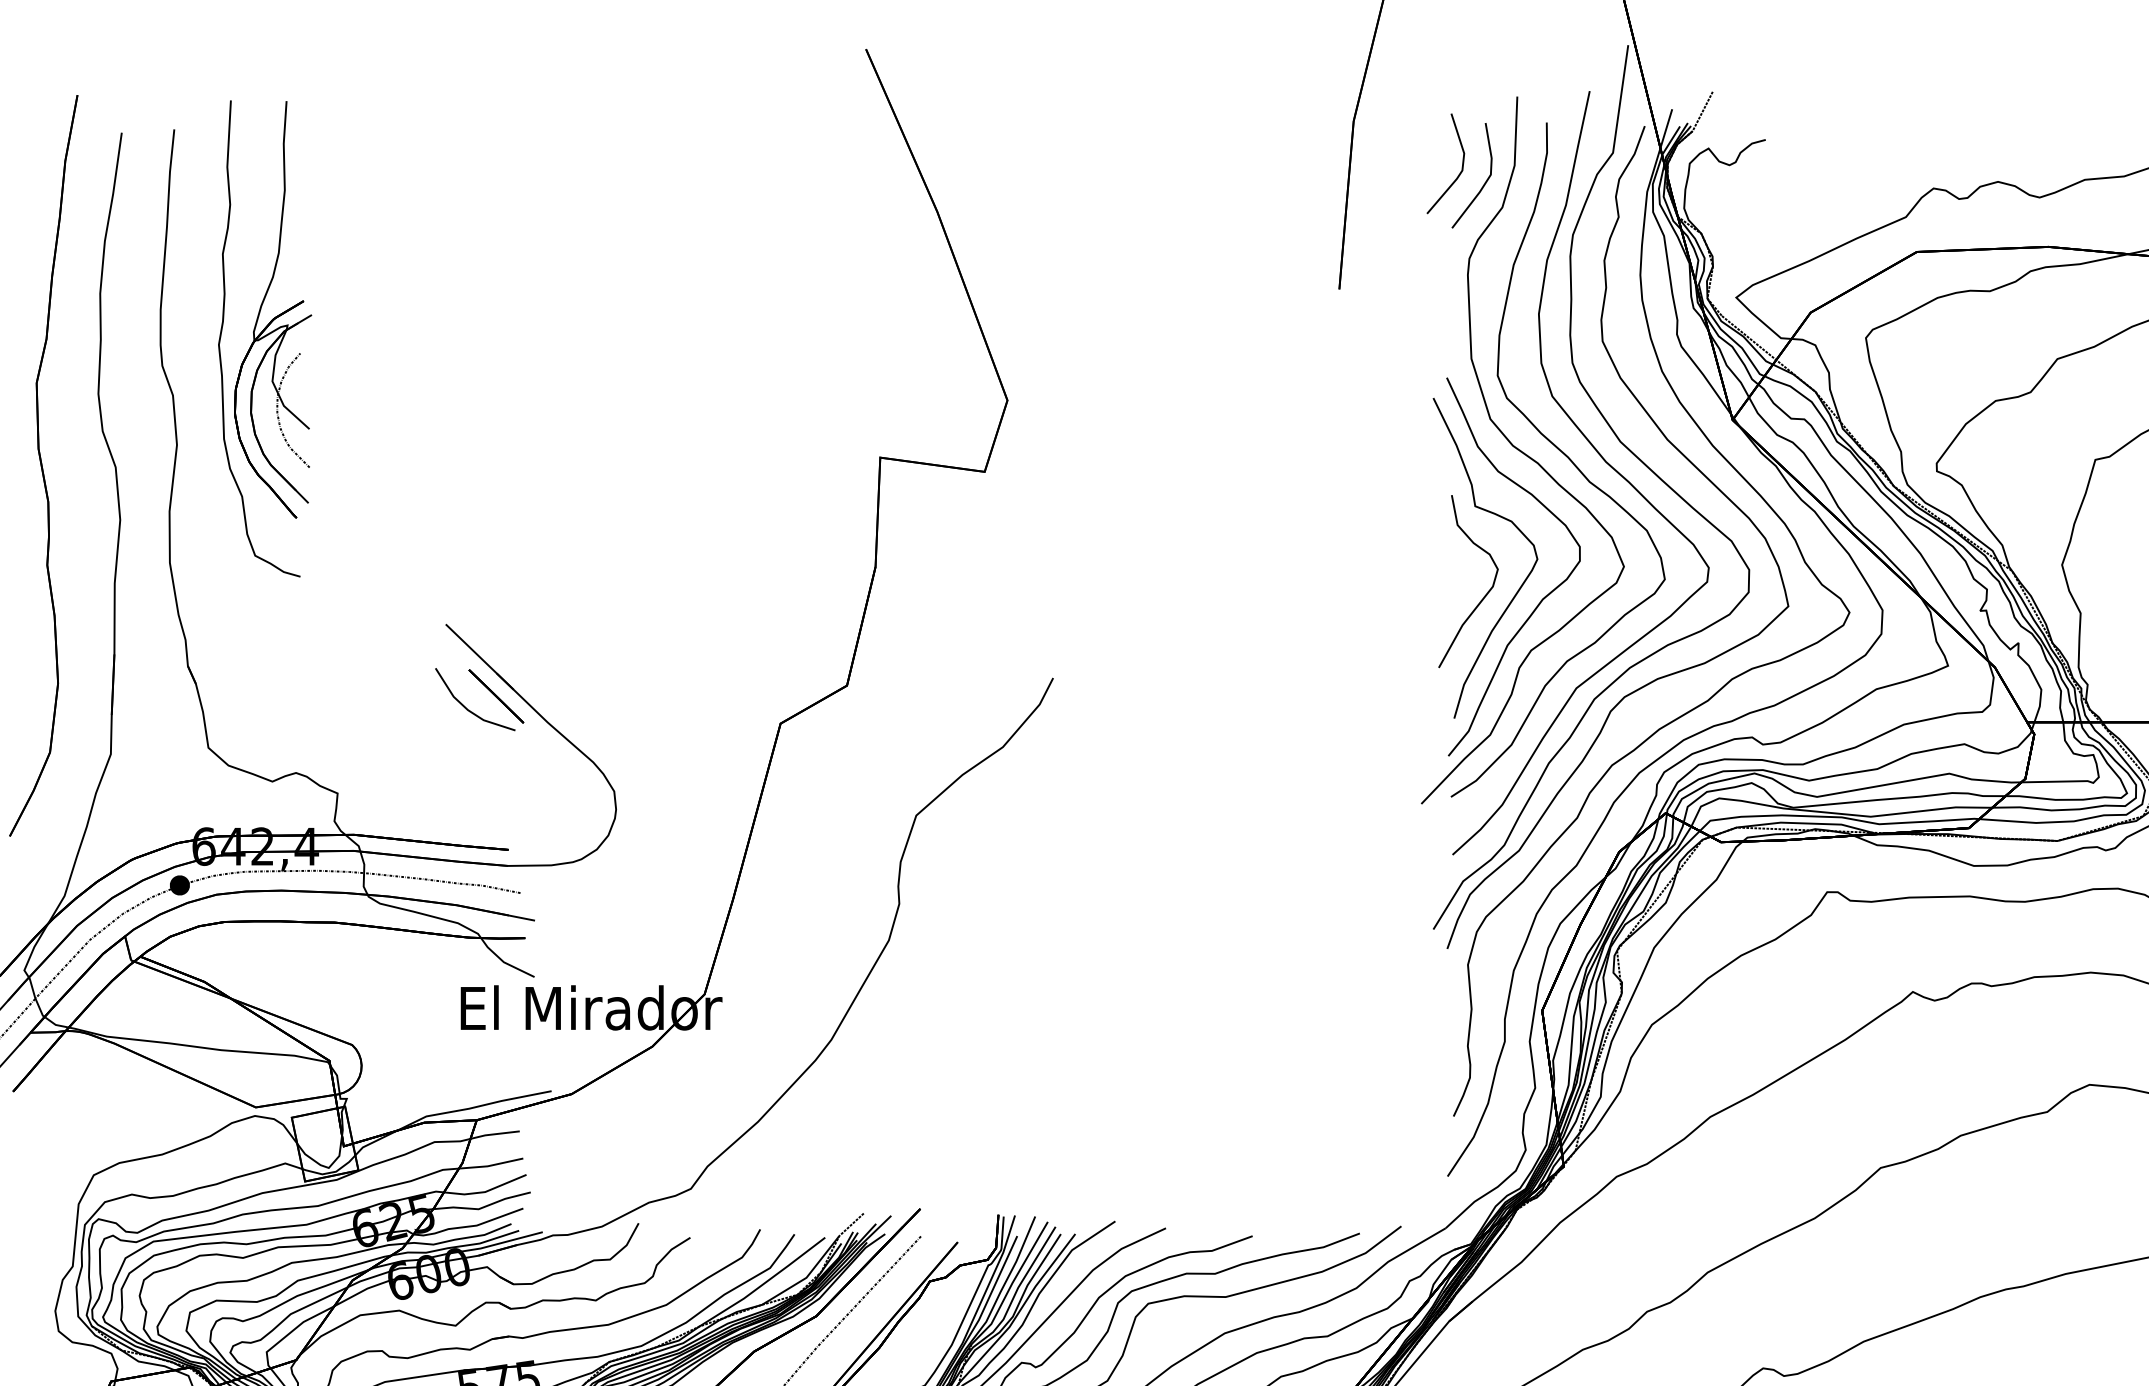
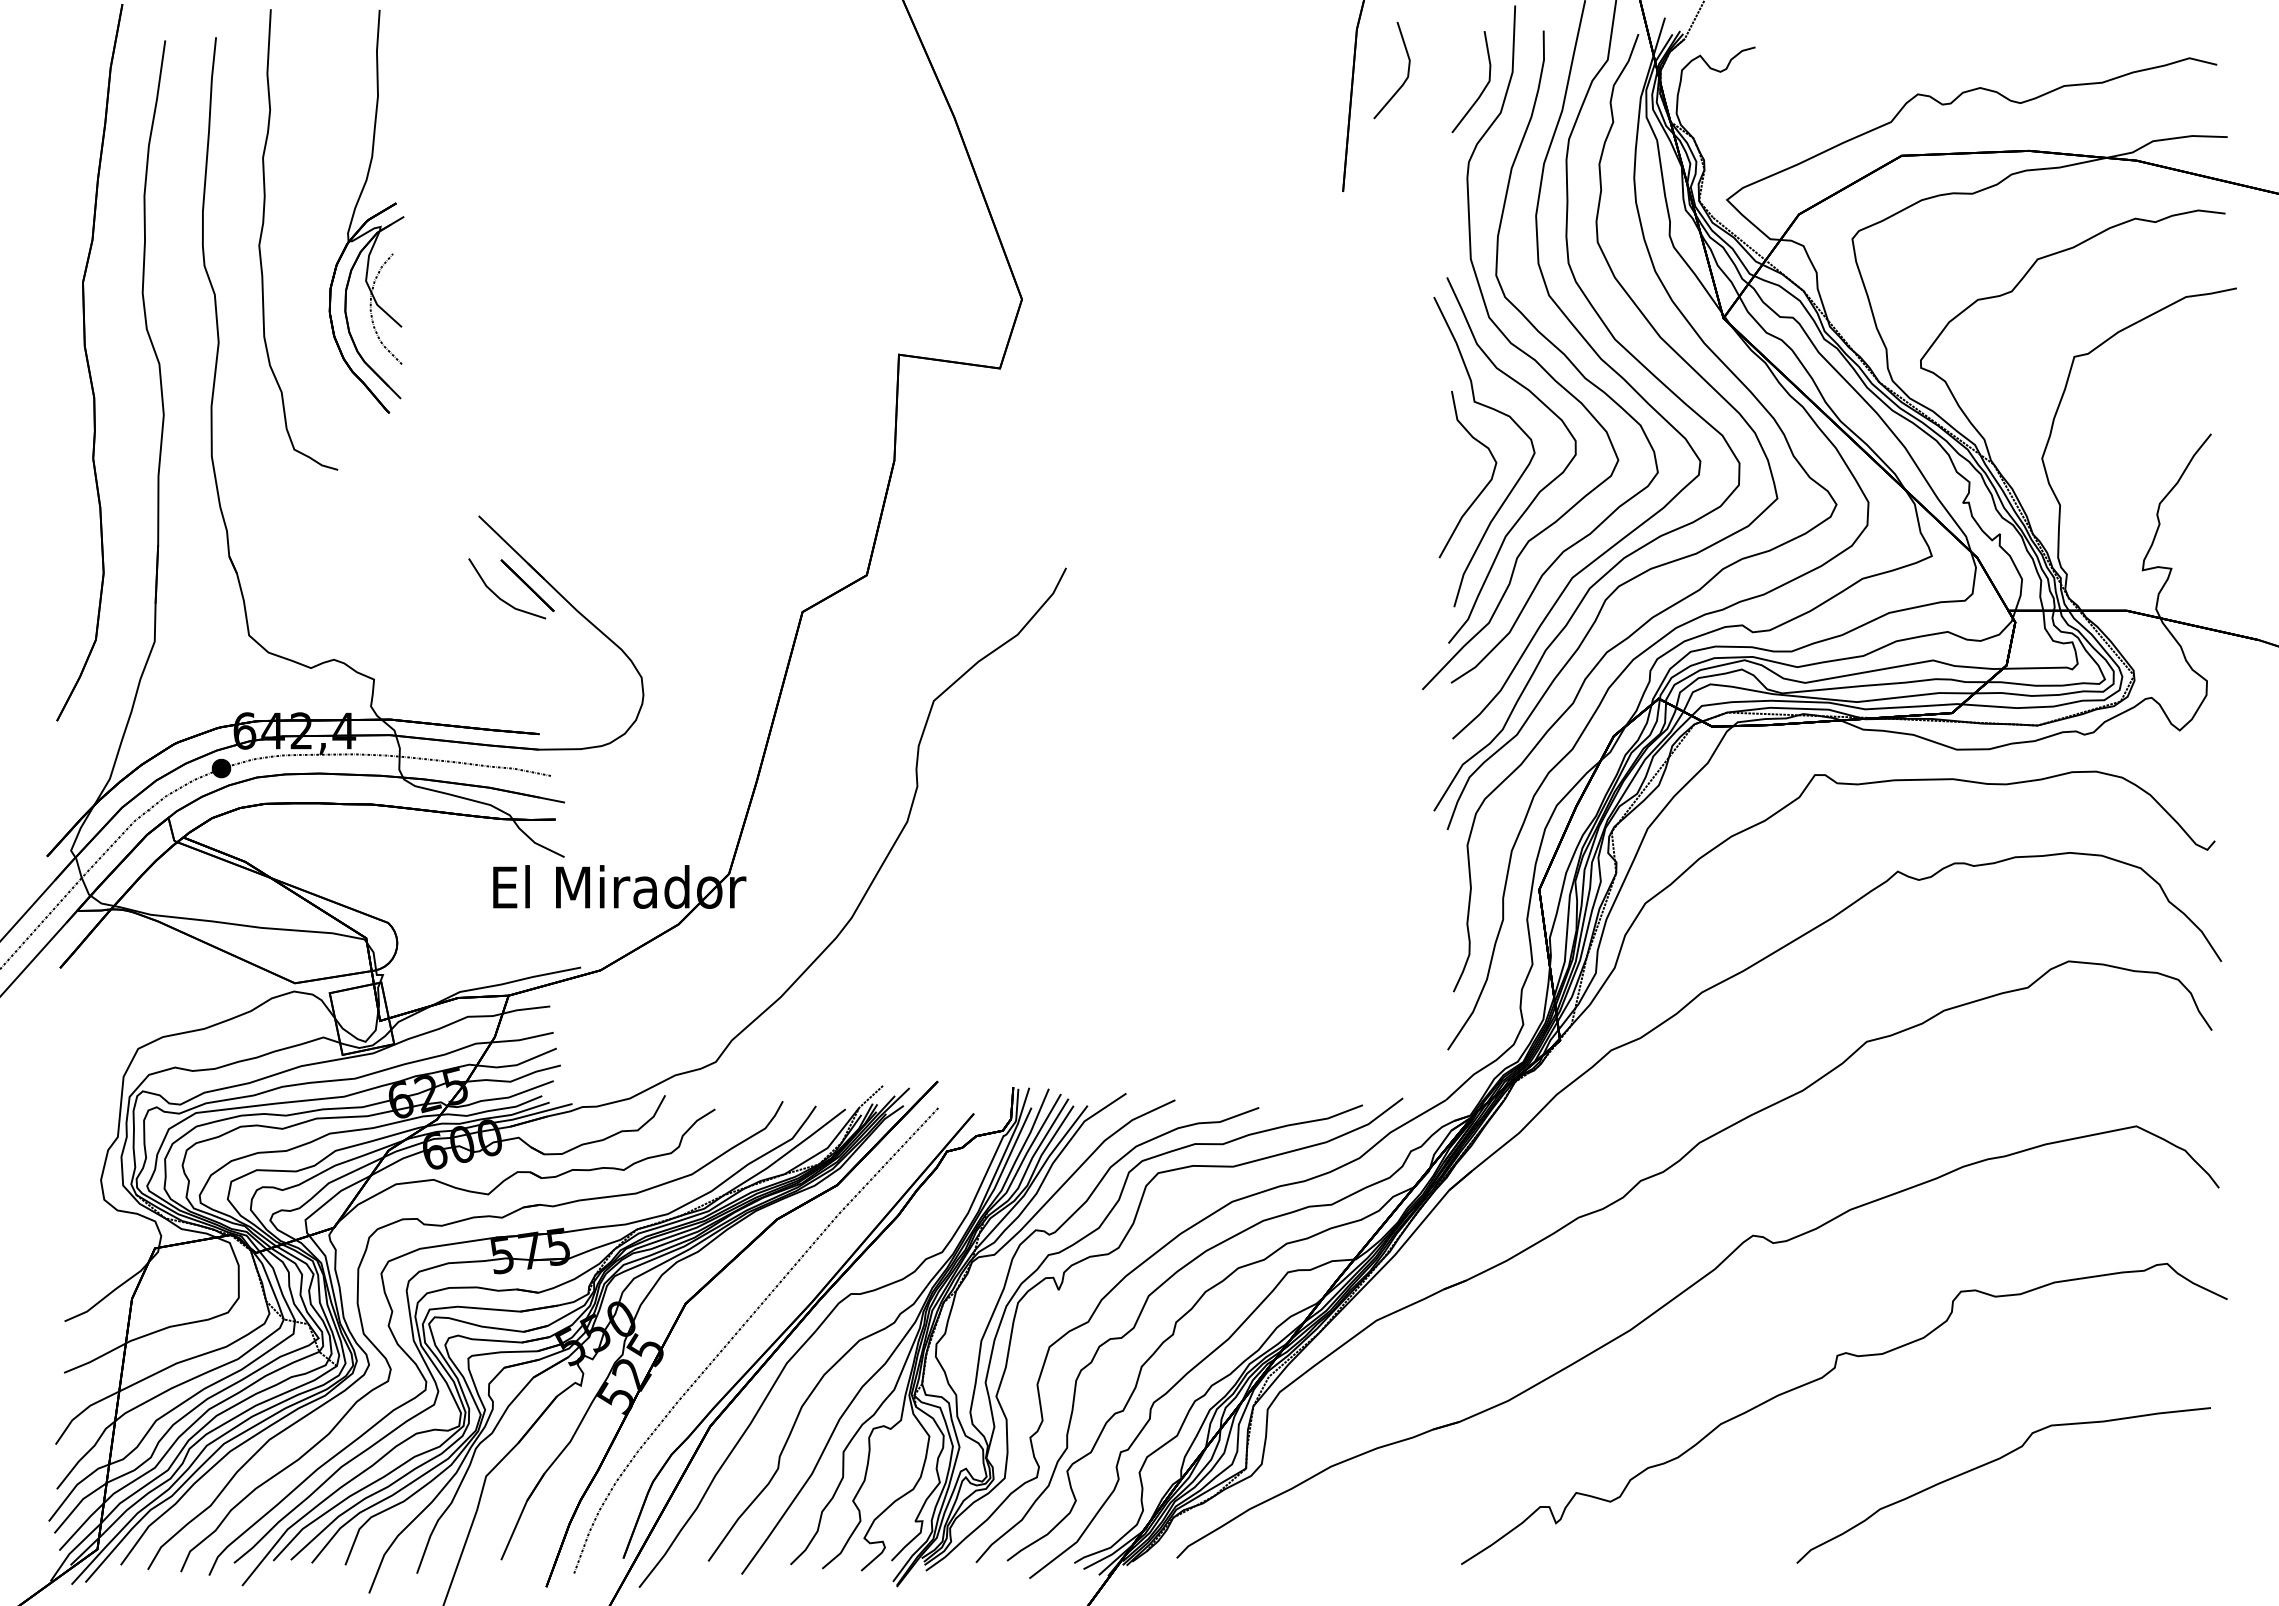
line: (1461, 163) -> (1407, 70), moved
part: (278, 314) -> (371, 216), moved

